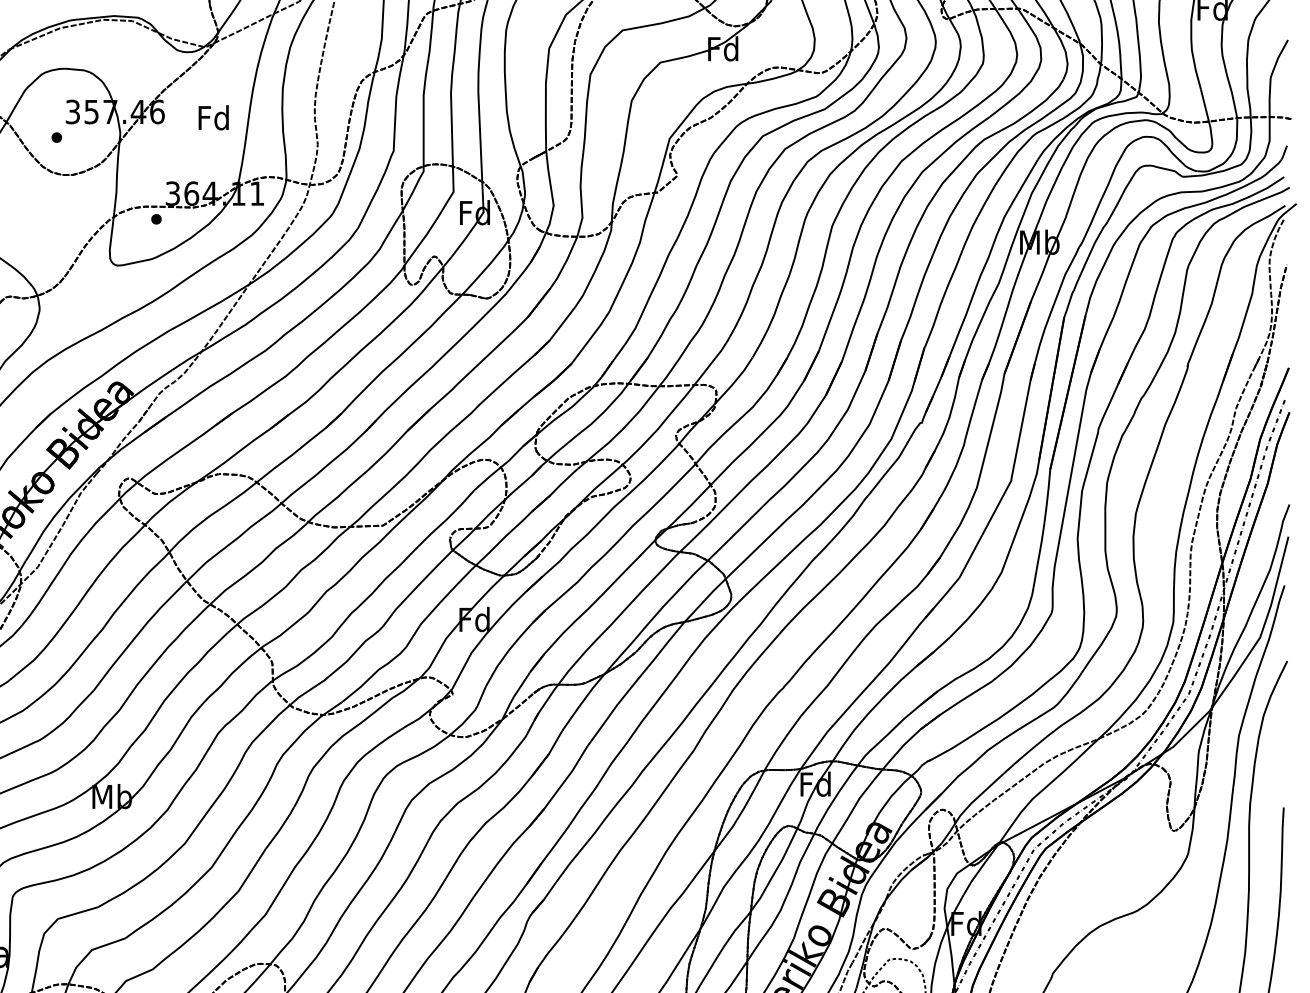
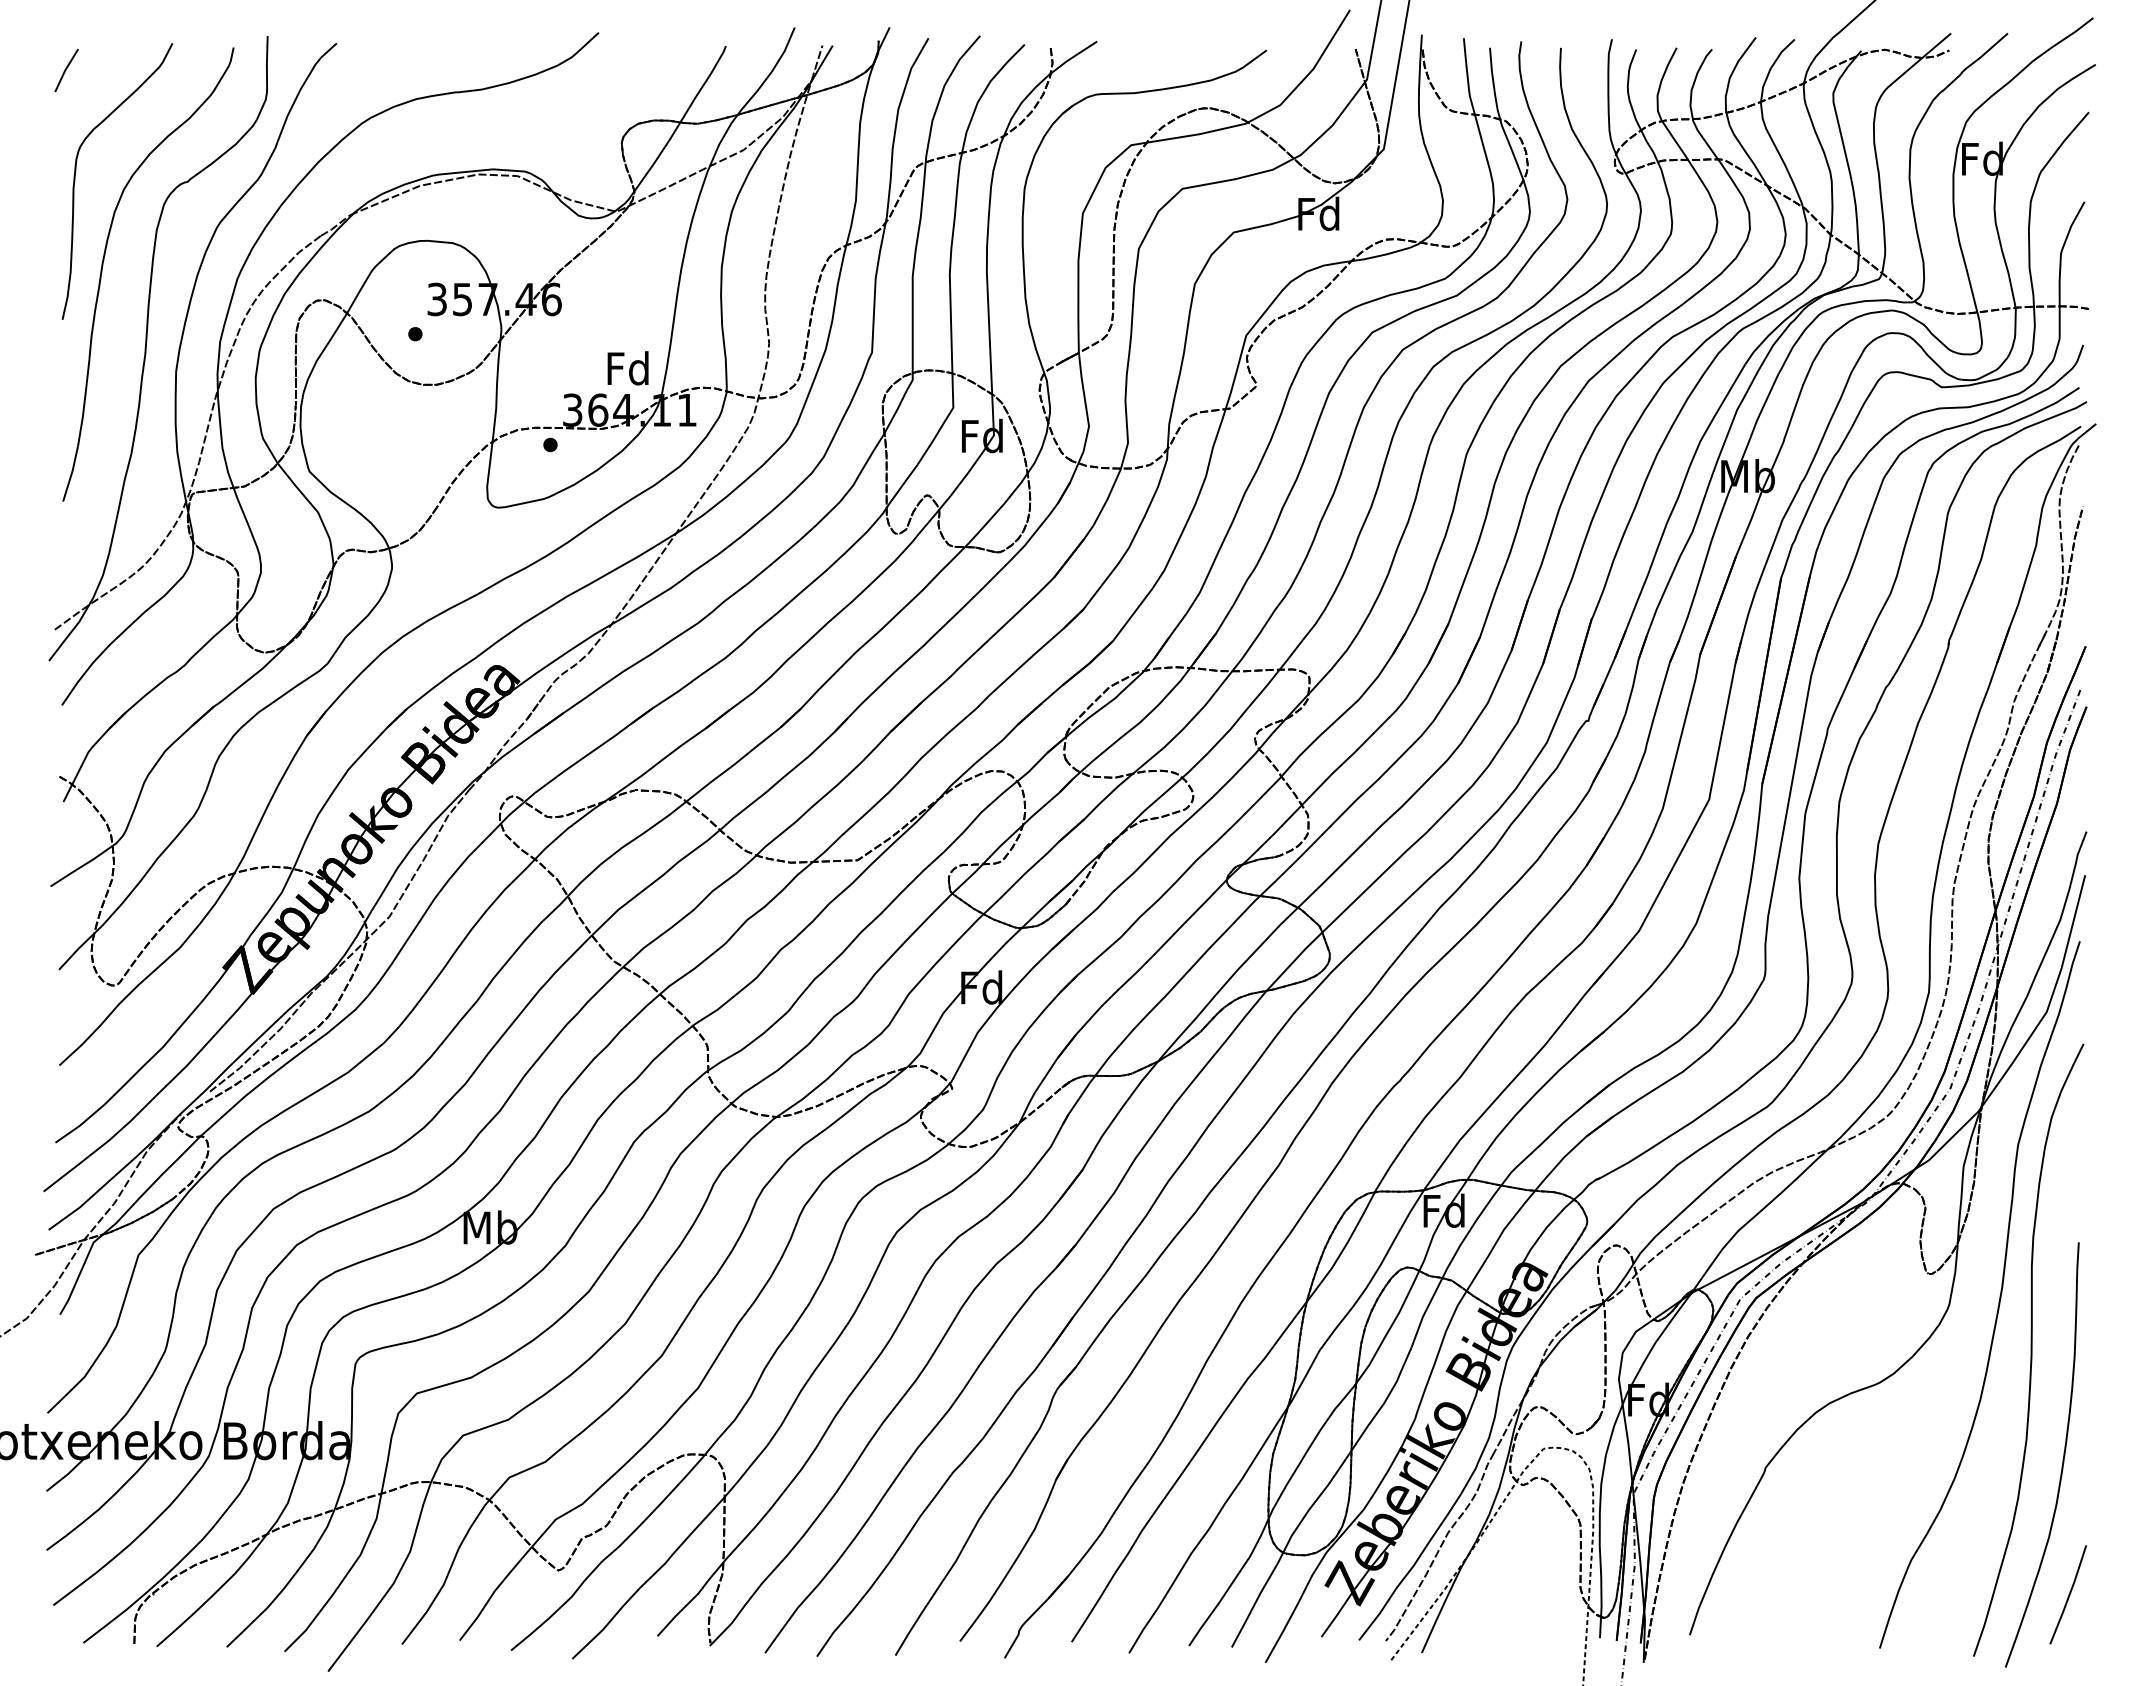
text: (213, 117) -> (627, 368), moved

